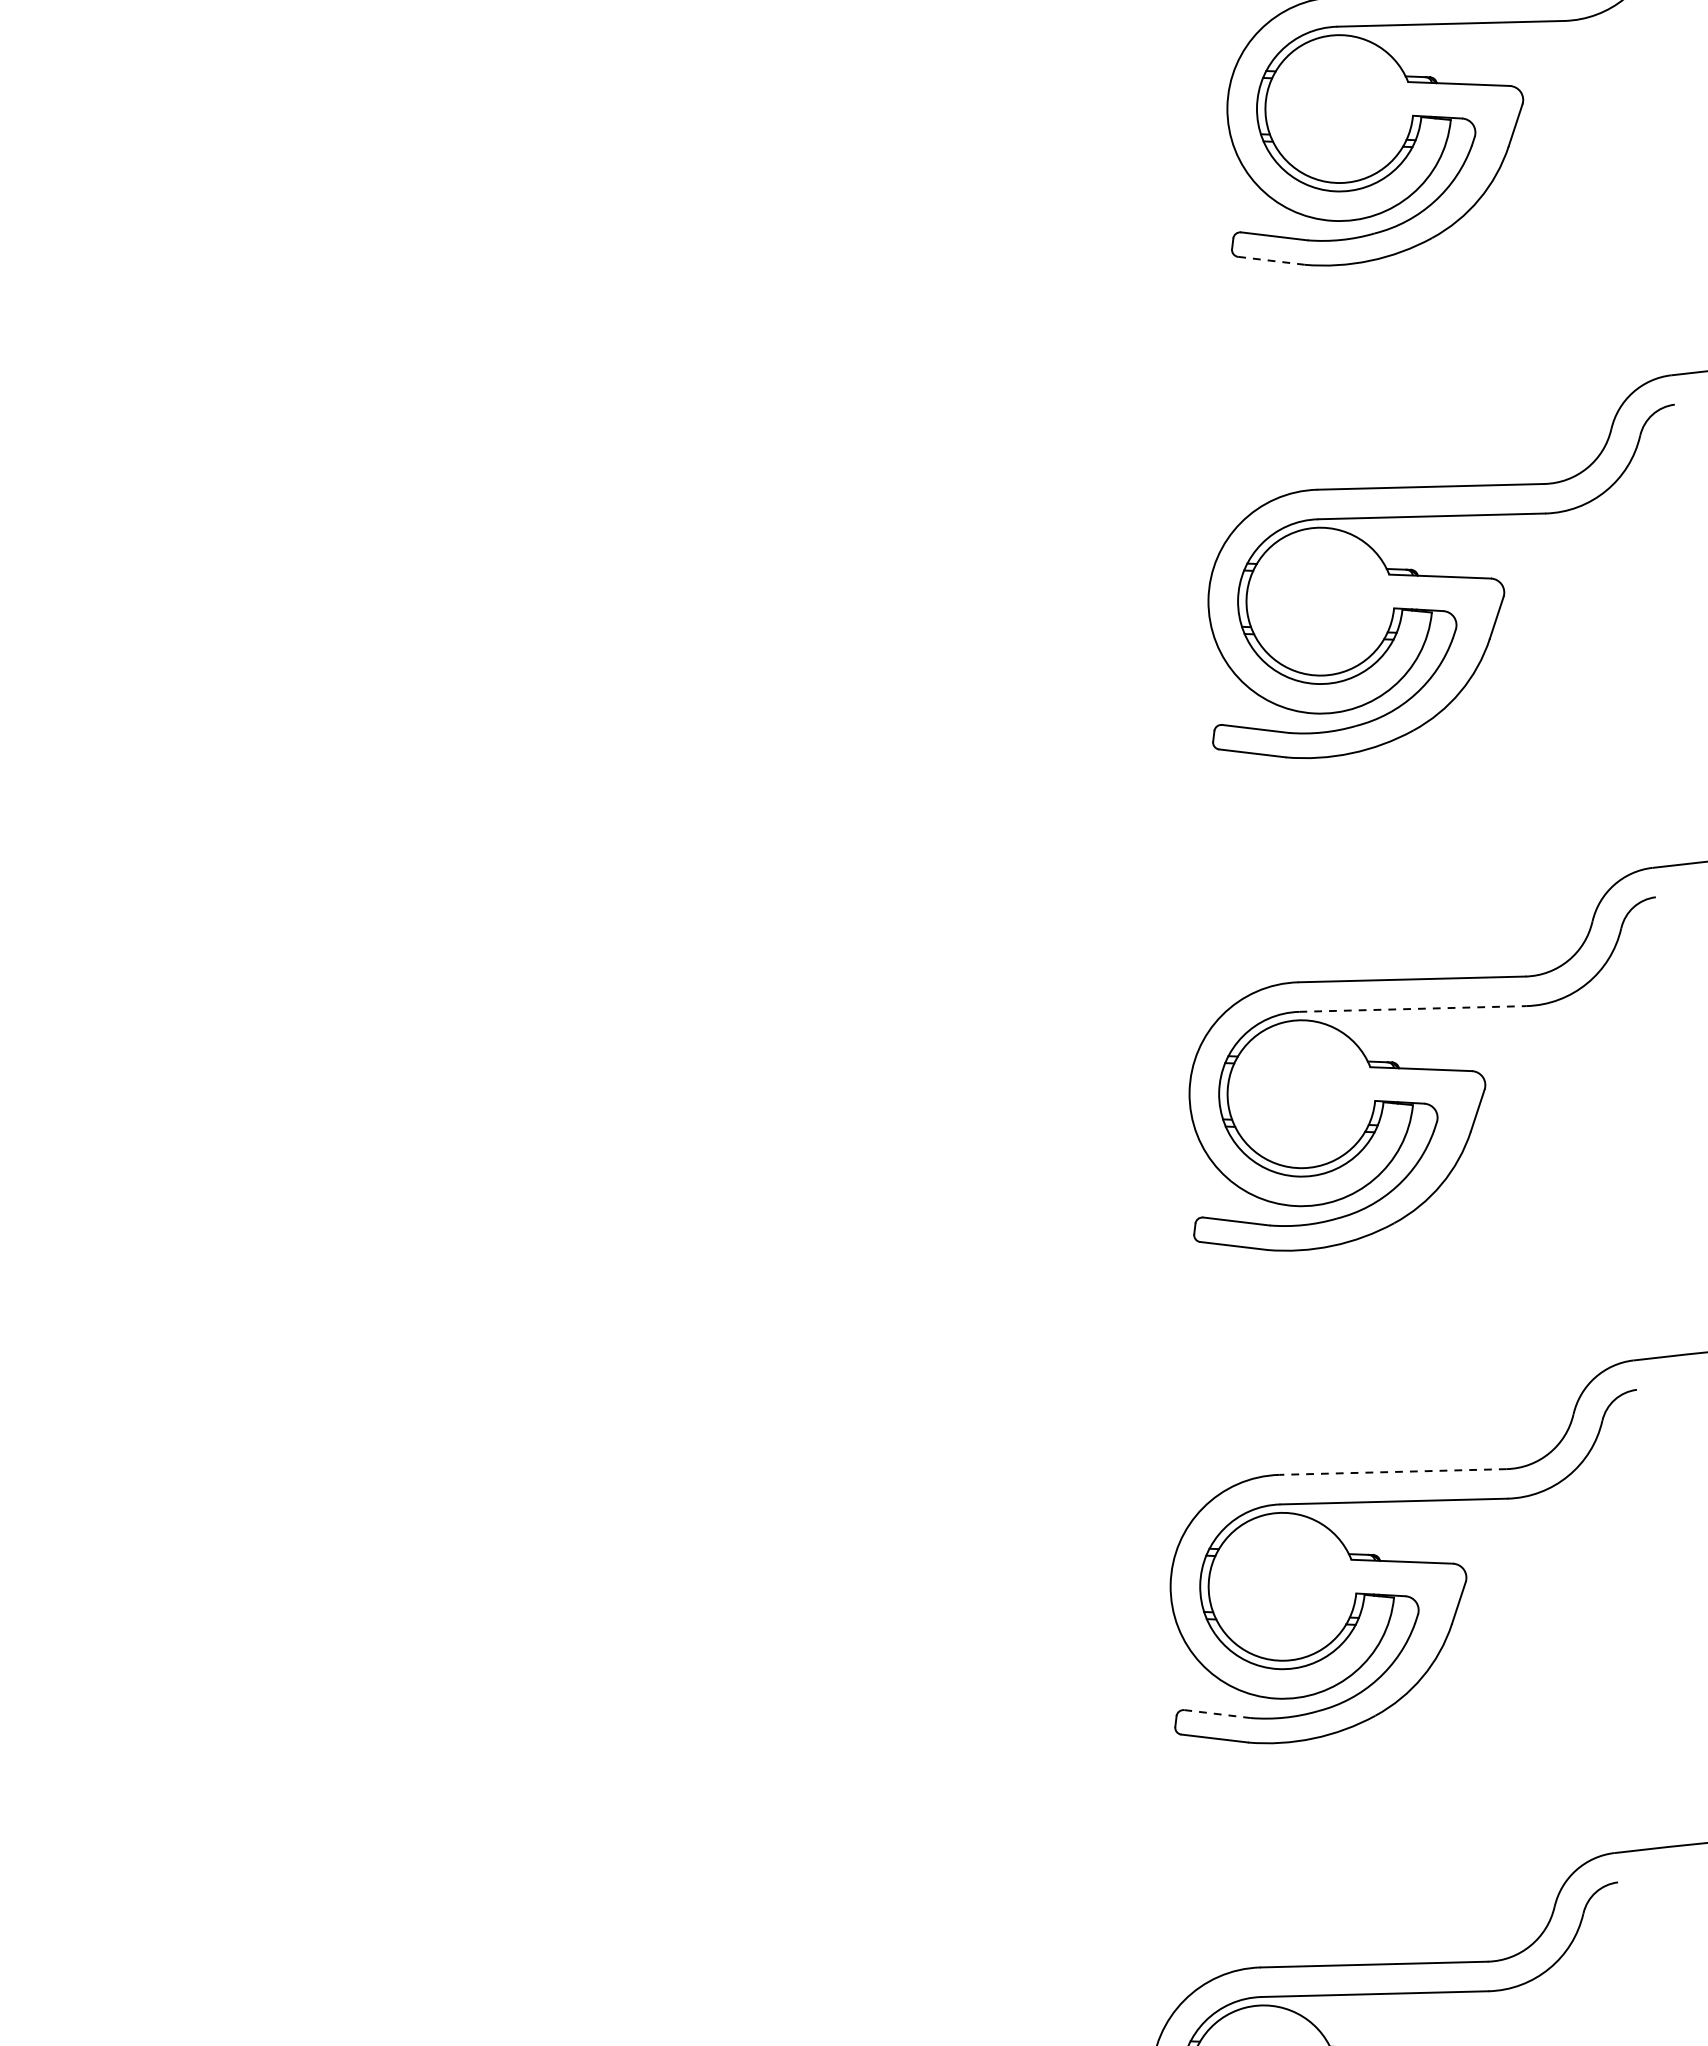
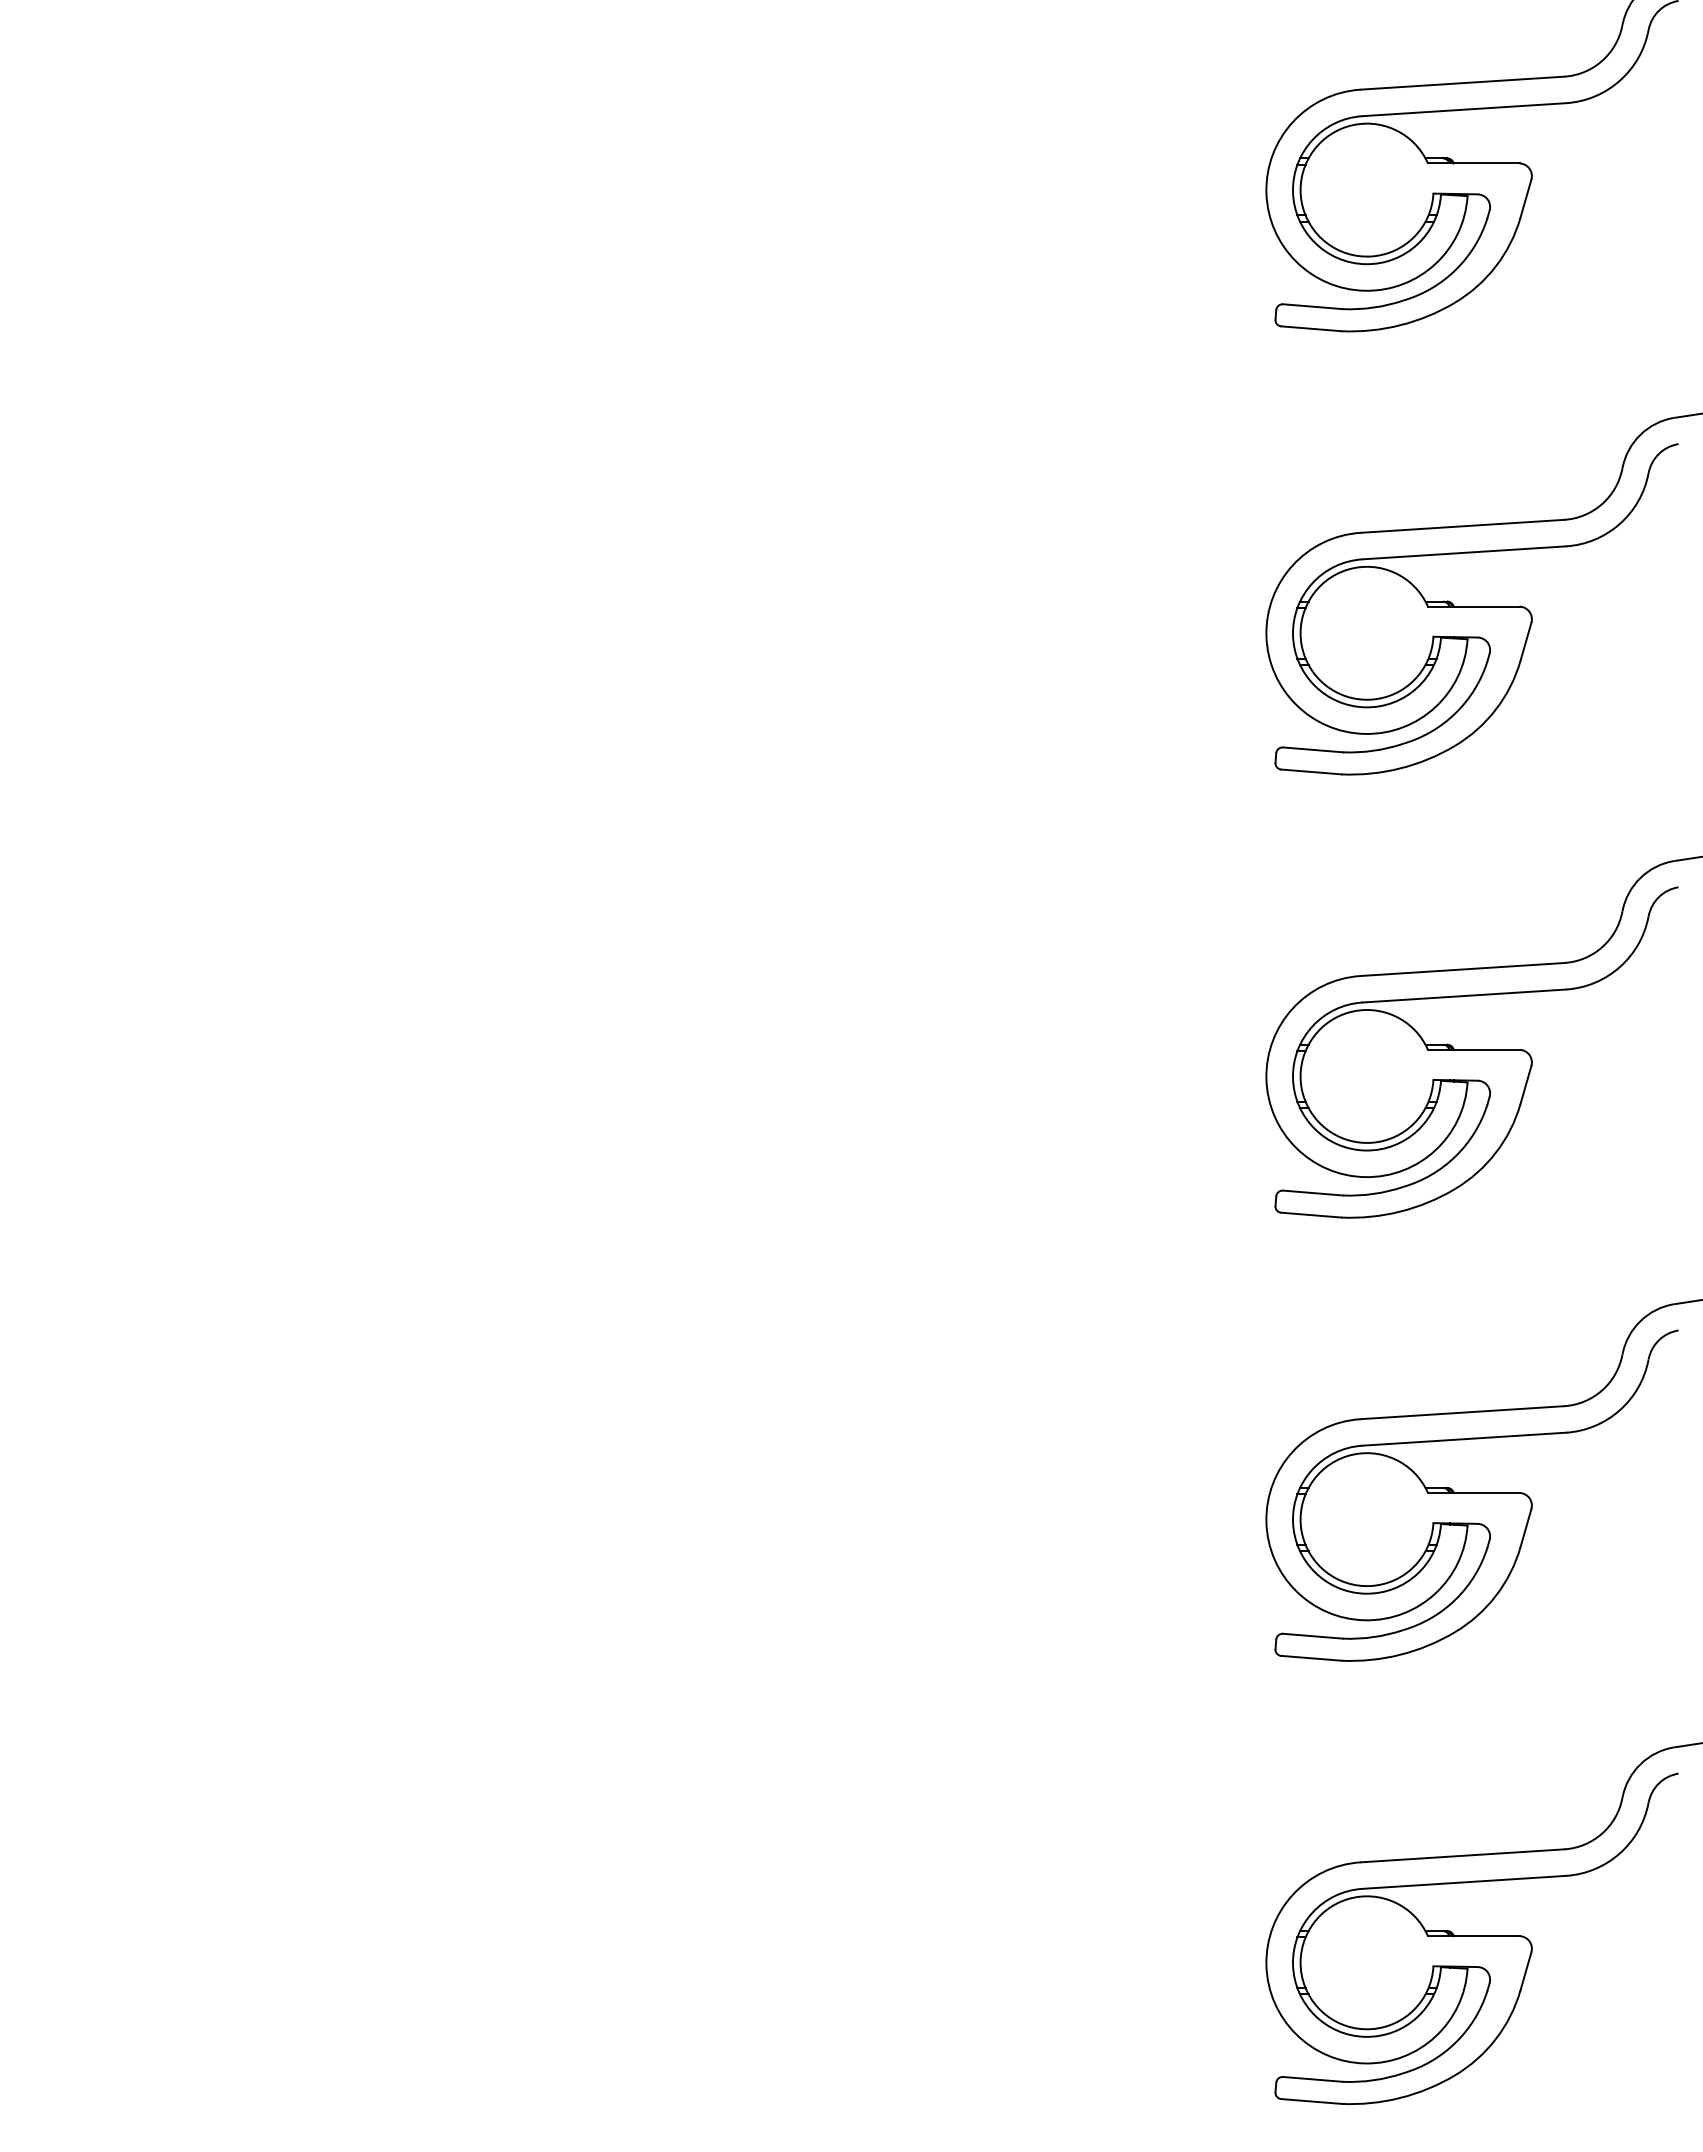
line: (1271, 260) -> (1311, 328), dashed -> solid
line: (1413, 1009) -> (1464, 996), dashed -> solid
line: (1392, 1471) -> (1461, 1412), dashed -> solid
line: (1218, 1714) -> (1313, 1636), dashed -> solid

